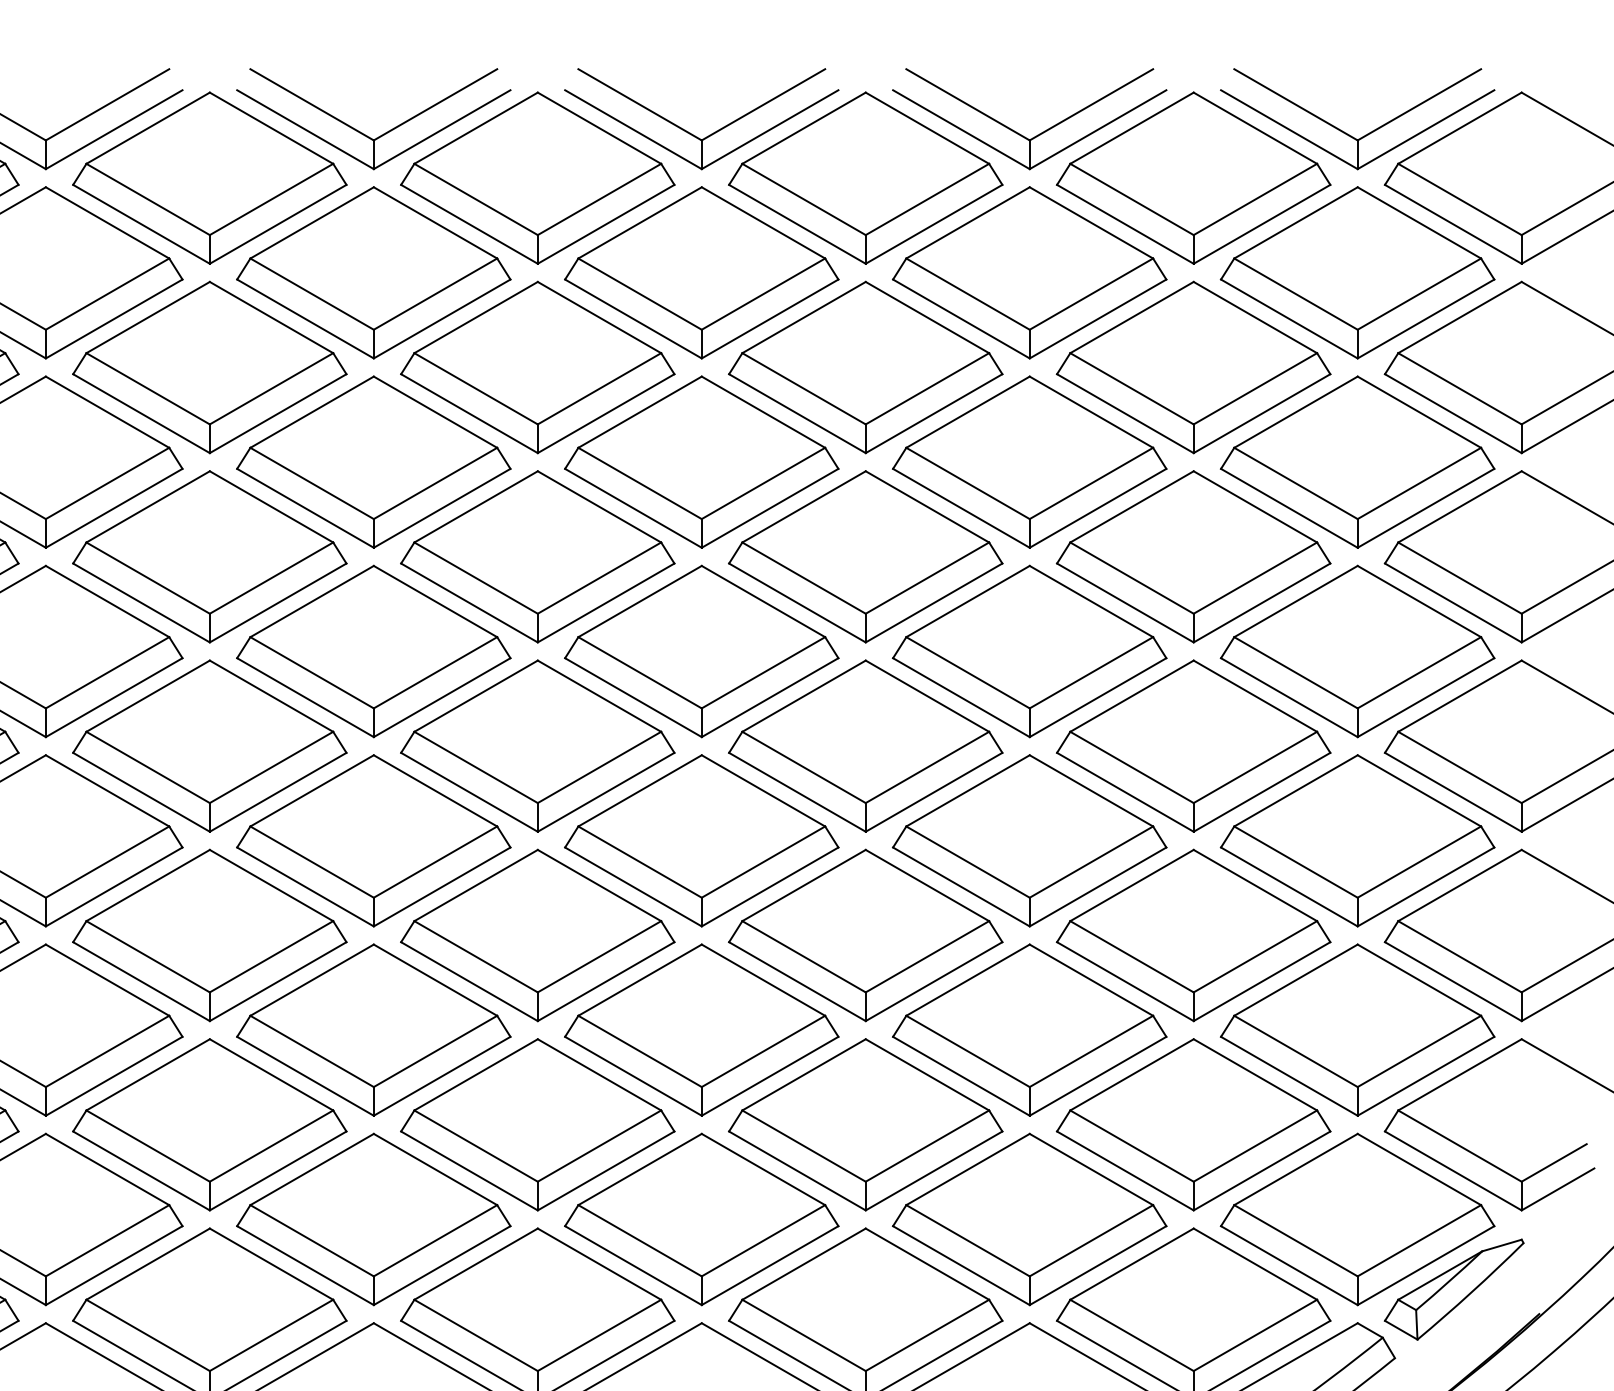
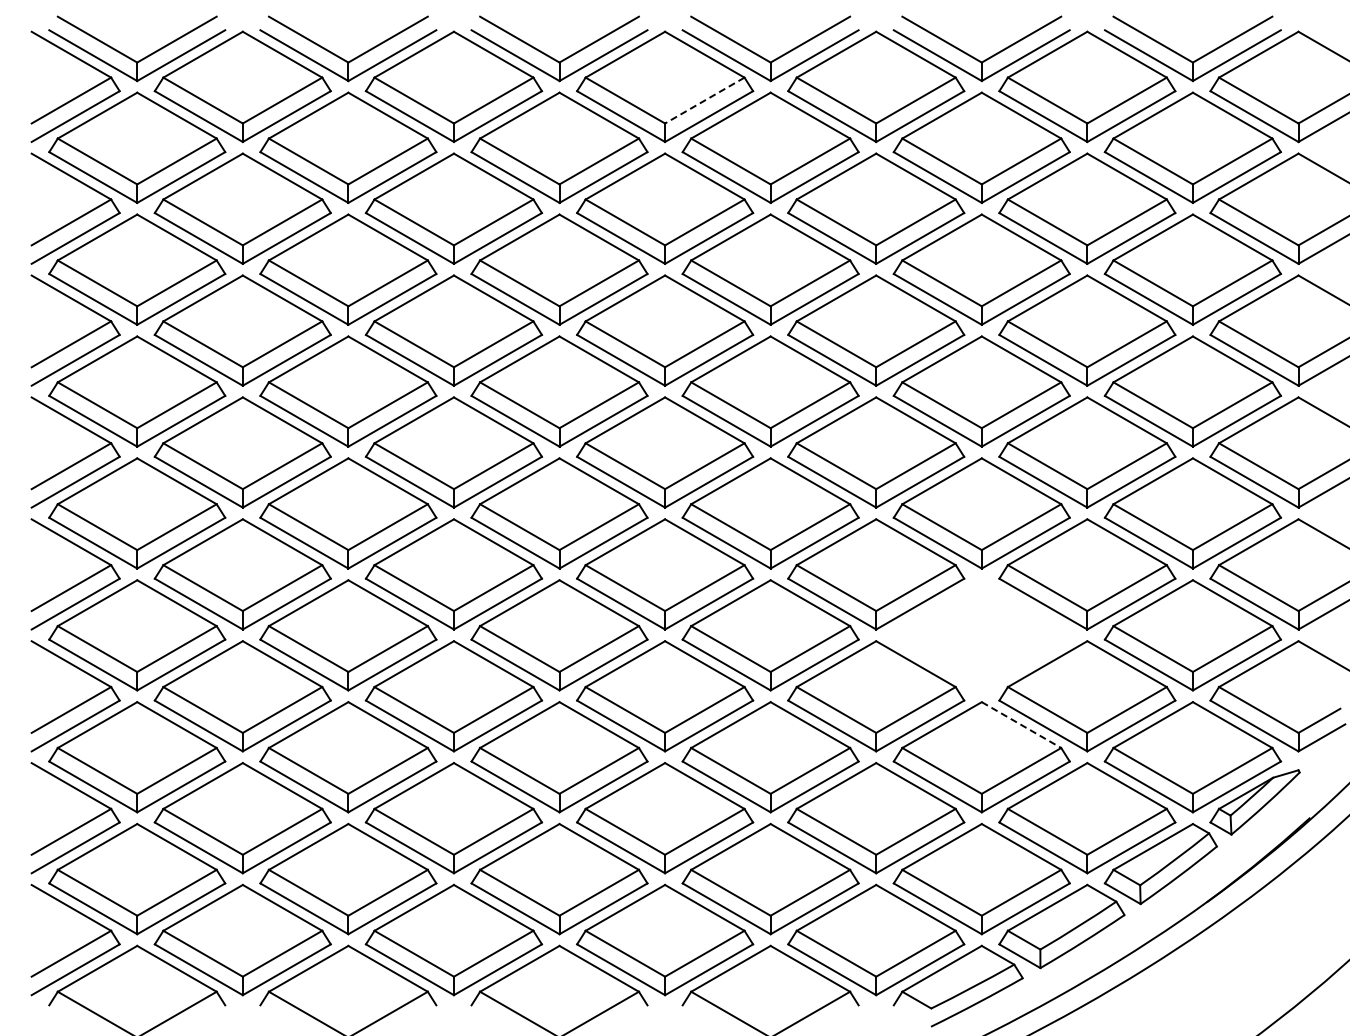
line: (598, 199) -> (704, 100), solid -> dashed
part: (1029, 1030) -> (981, 635), removed
line: (1091, 1170) -> (1021, 725), solid -> dashed

